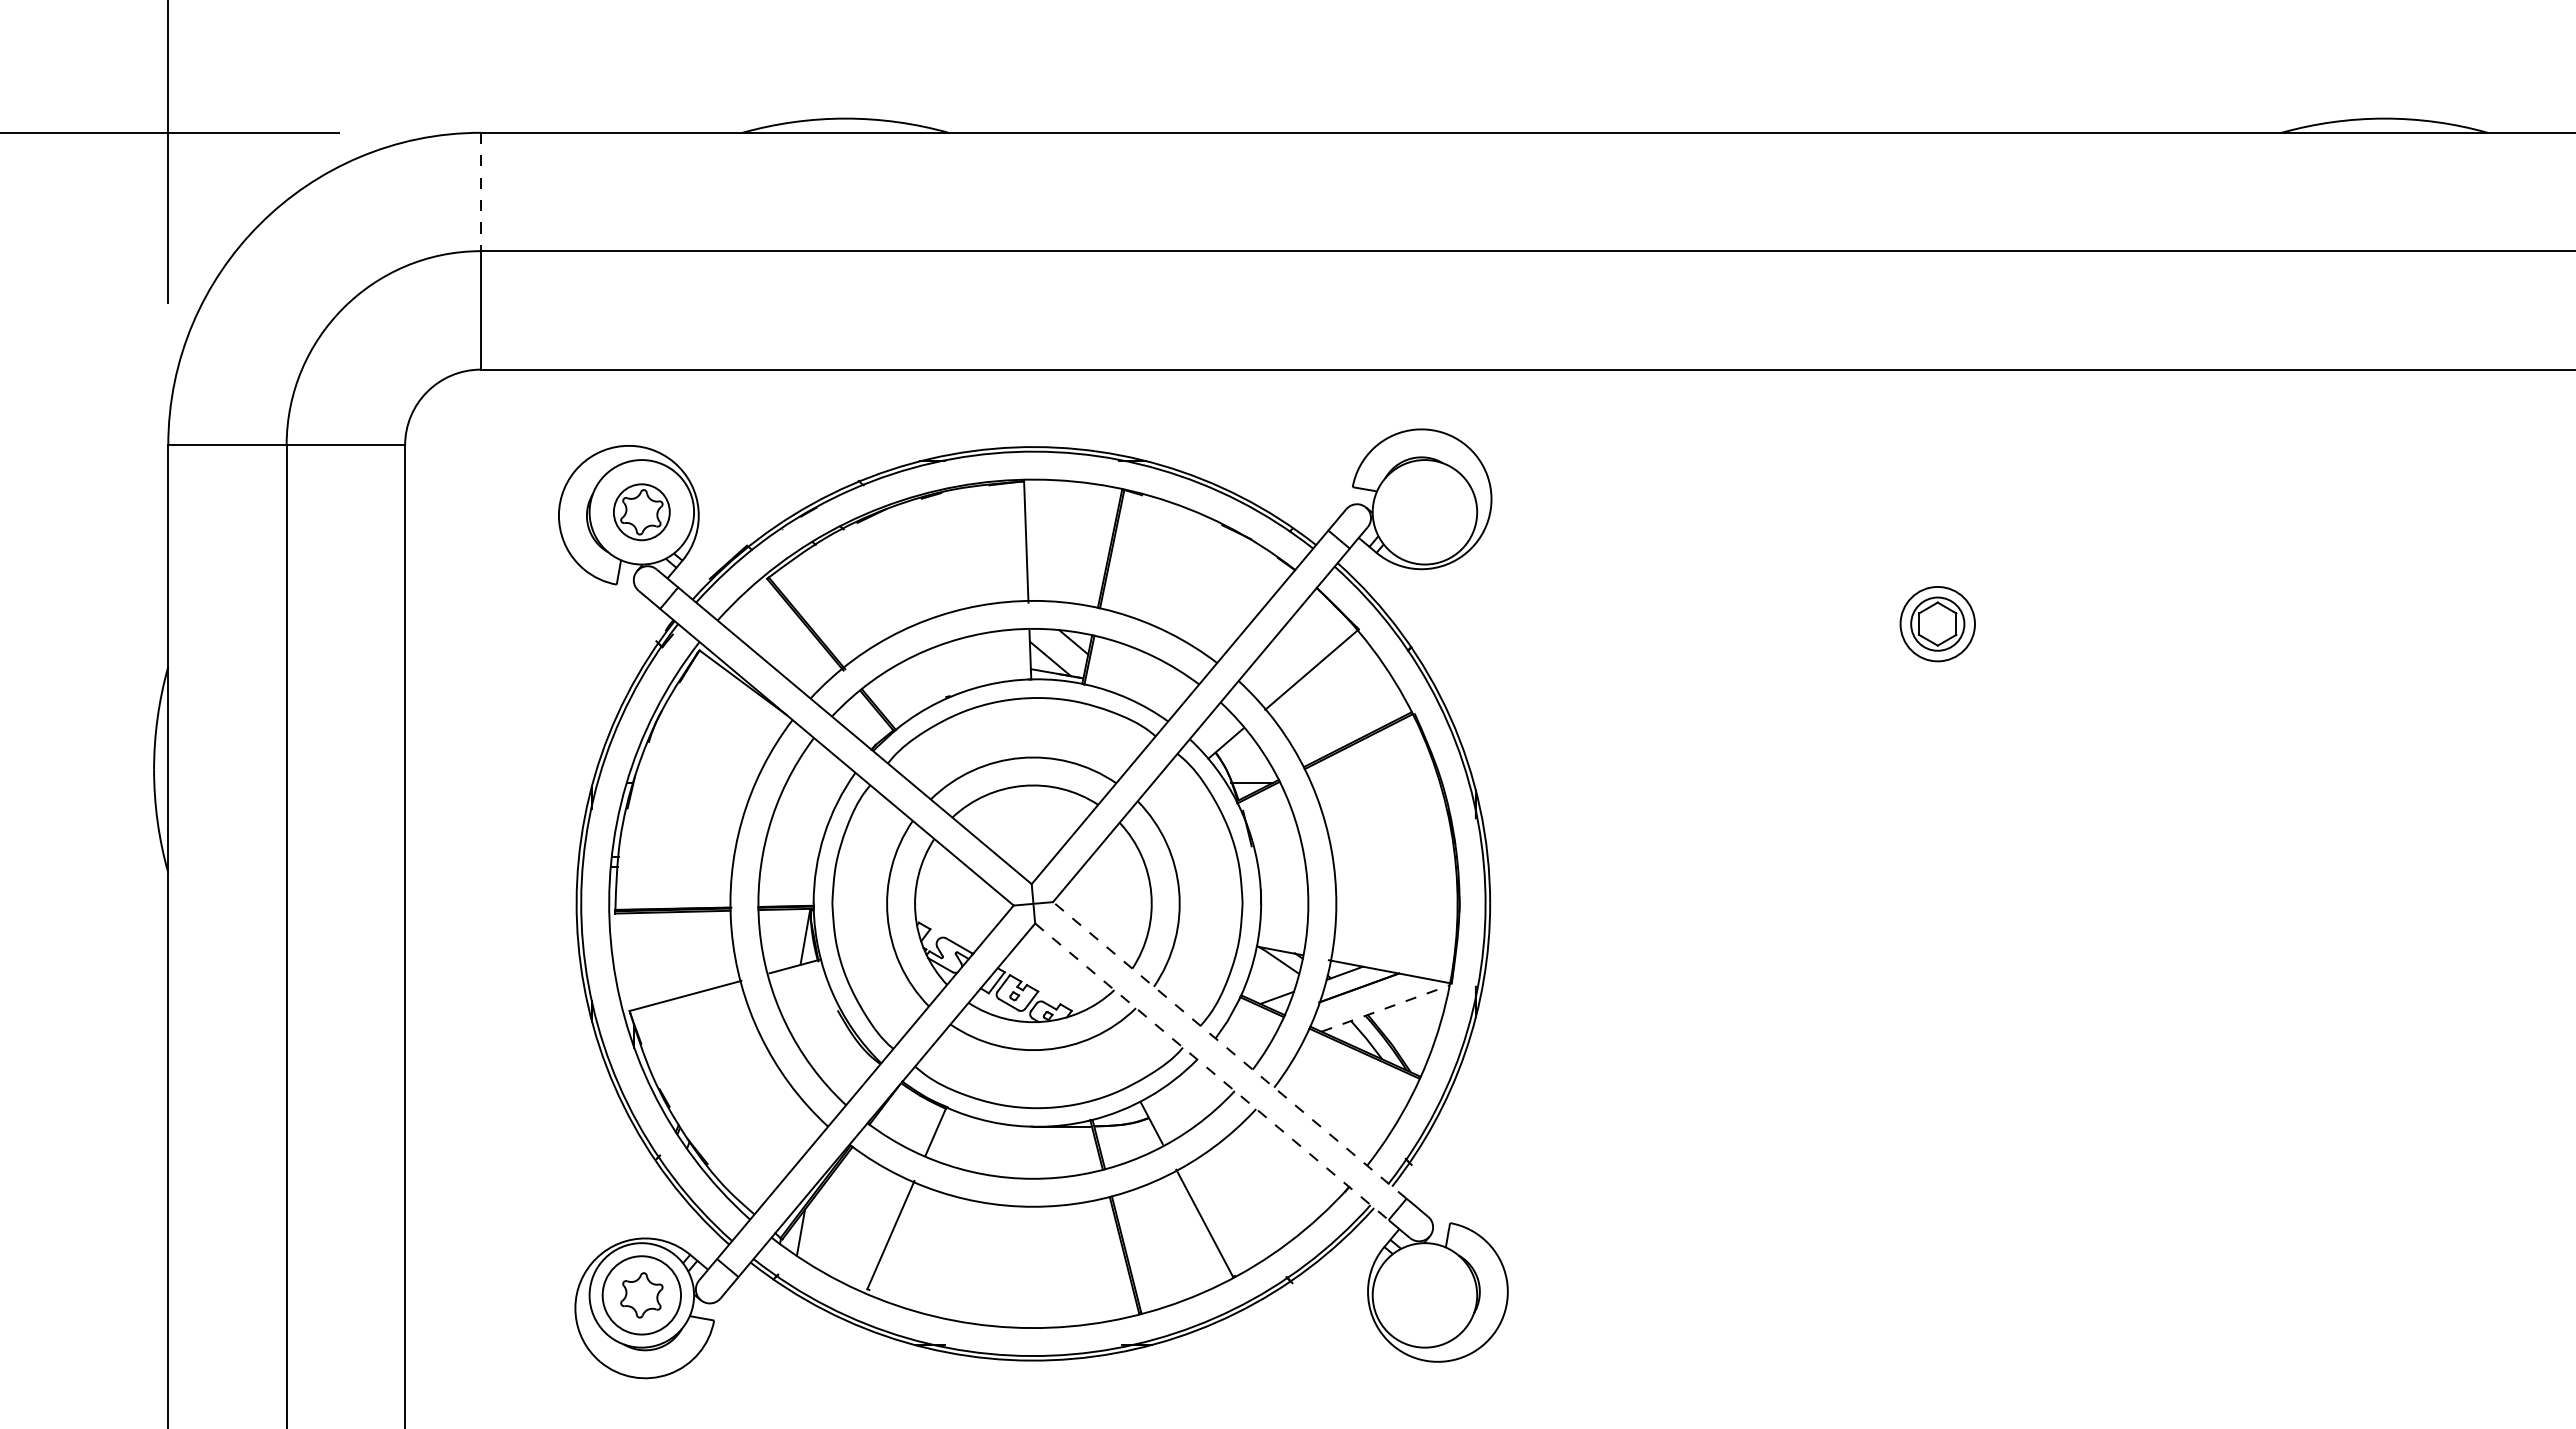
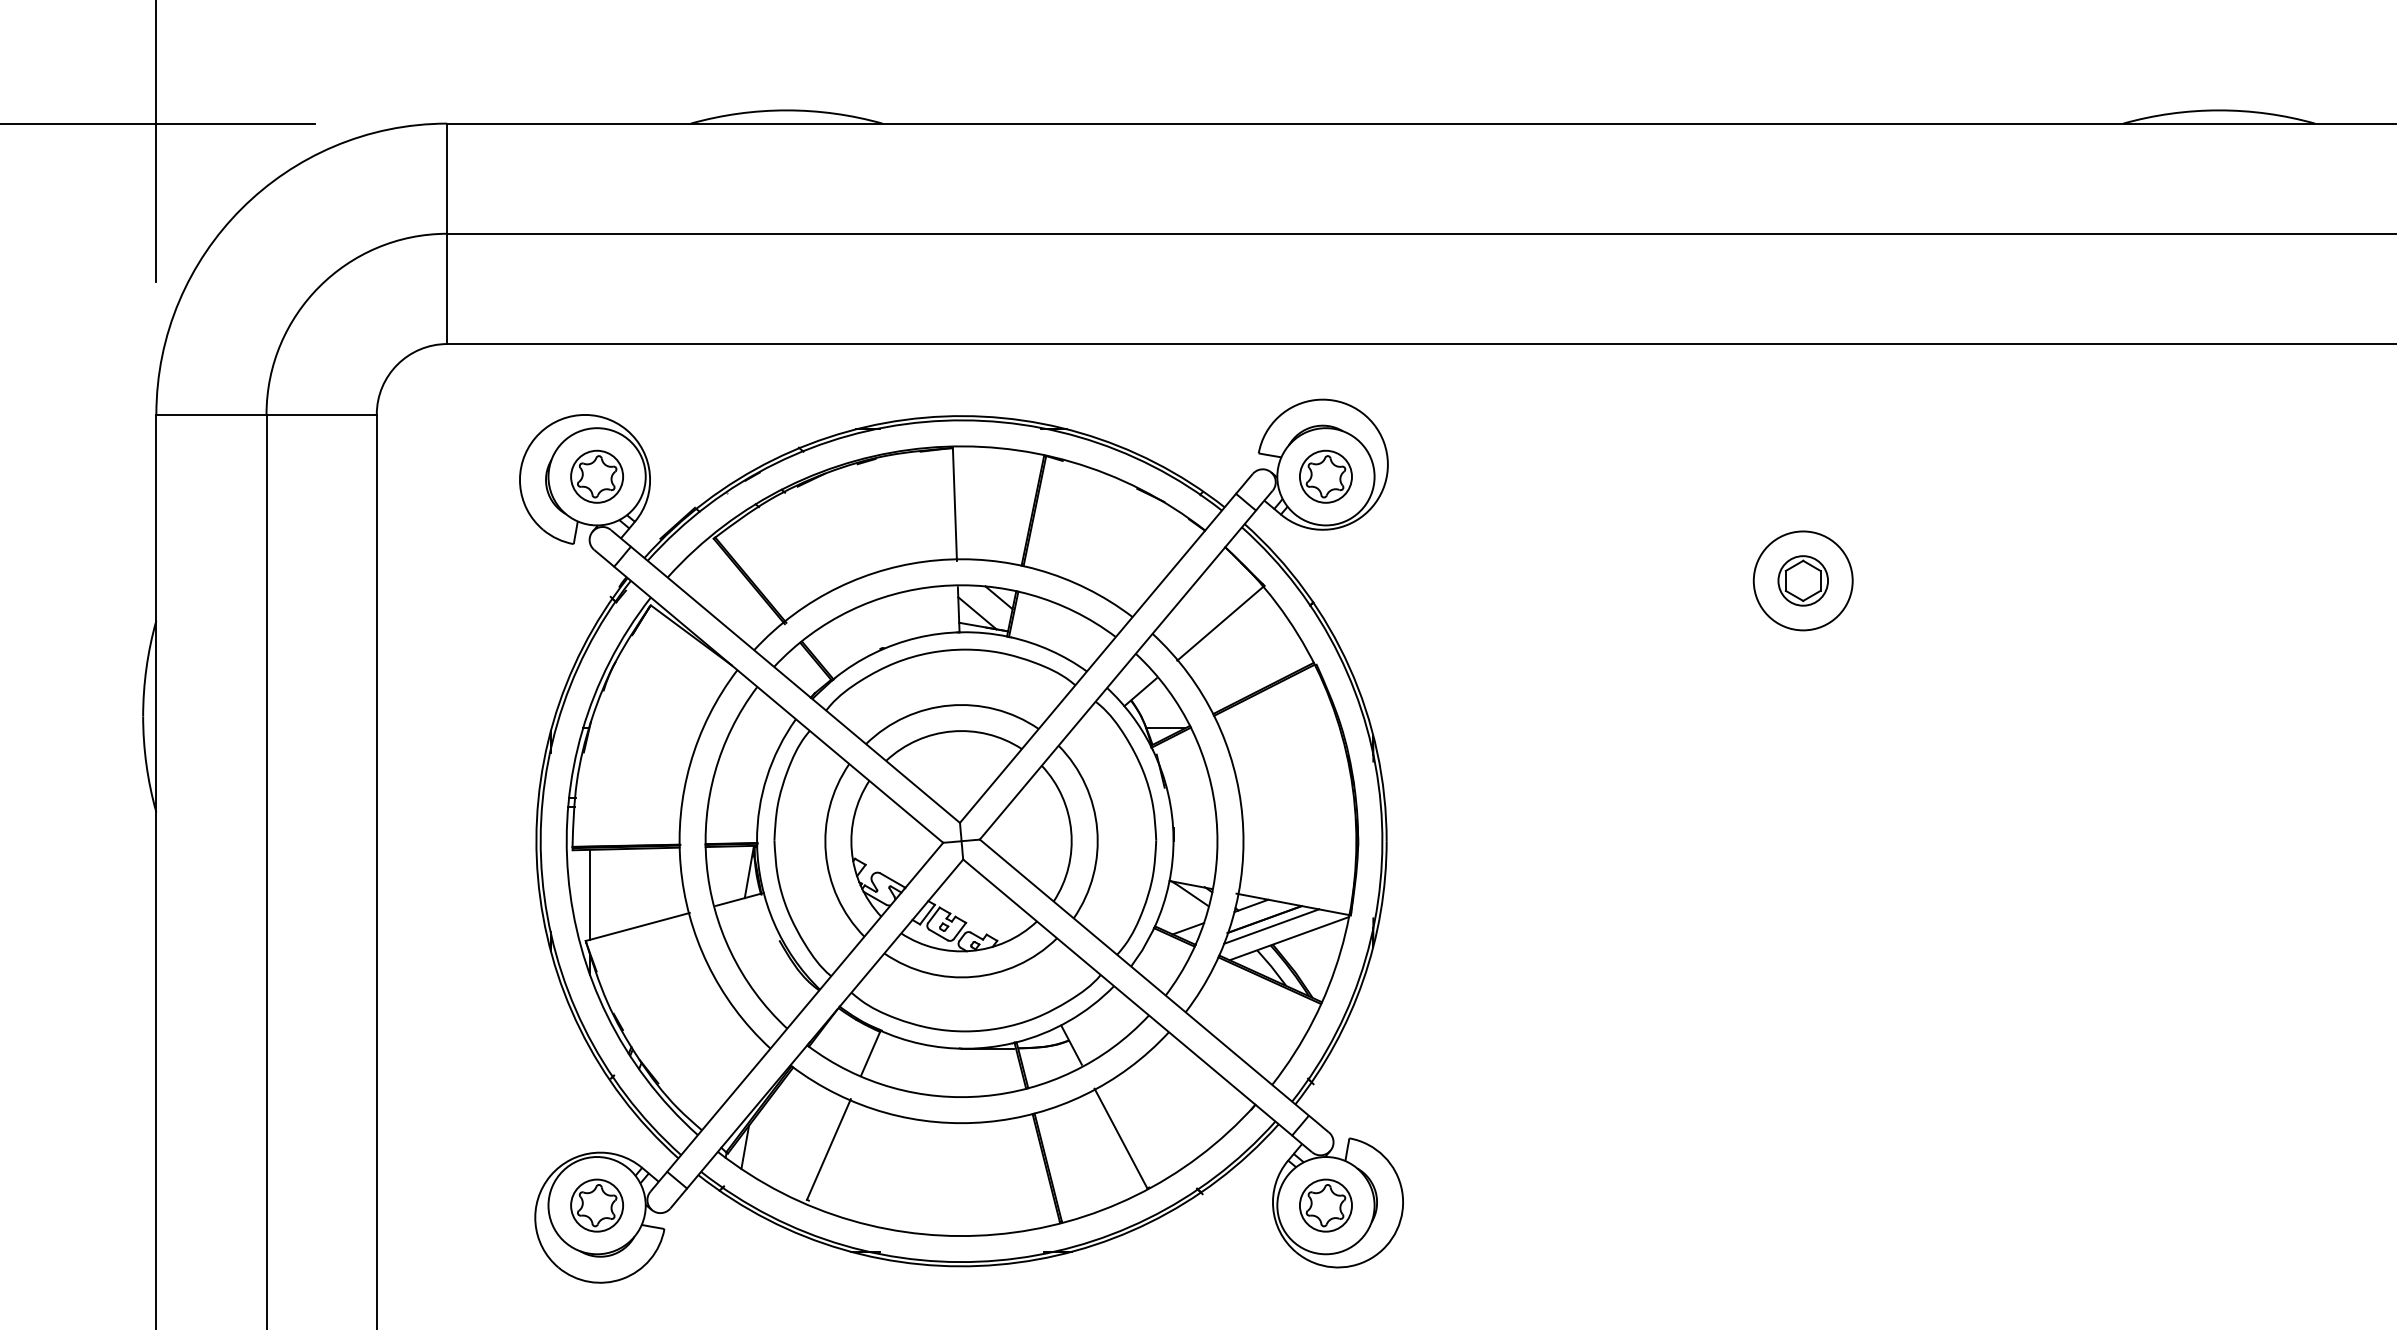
line: (480, 192) -> (446, 179), dashed -> solid
part: (1424, 512) -> (1325, 476), added
circle: (1937, 624) -> (1802, 581), size x1.43
line: (634, 961) -> (590, 894), added
line: (1366, 995) -> (1271, 926), added
line: (1386, 1008) -> (1290, 938), dashed -> solid
line: (1229, 1050) -> (1144, 977), dashed -> solid
line: (1211, 1071) -> (1127, 997), dashed -> solid
circle: (641, 1295) -> (596, 1205), size x0.71
part: (1424, 1295) -> (1325, 1205), added

